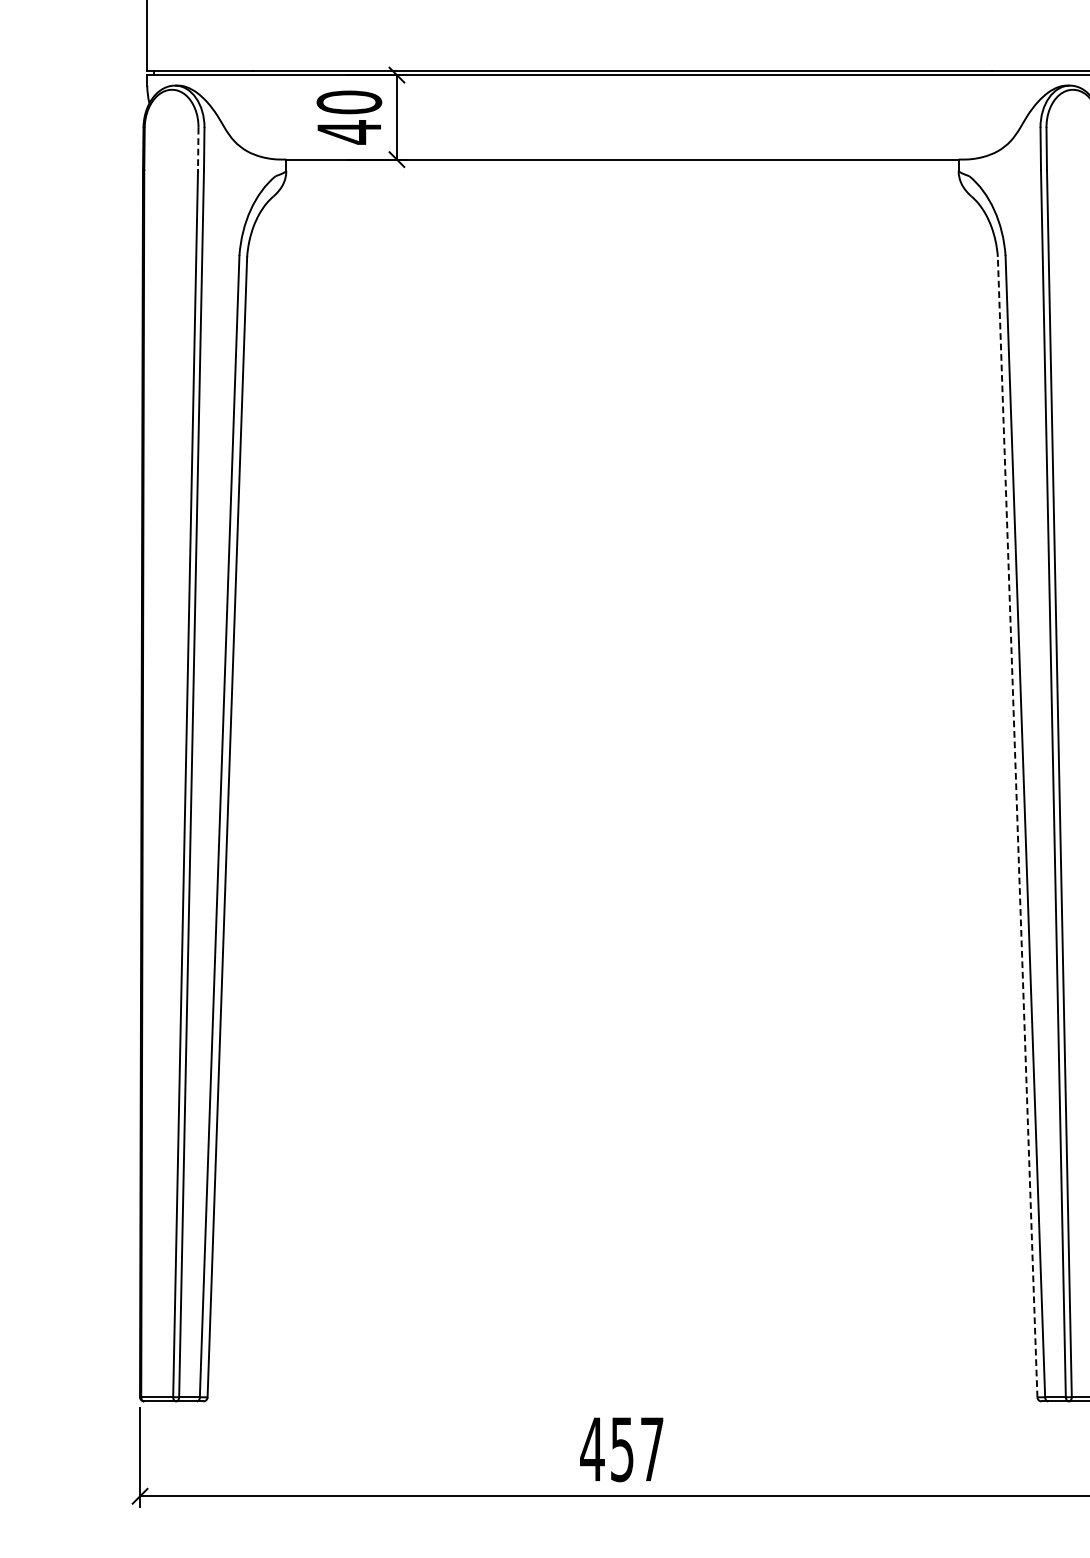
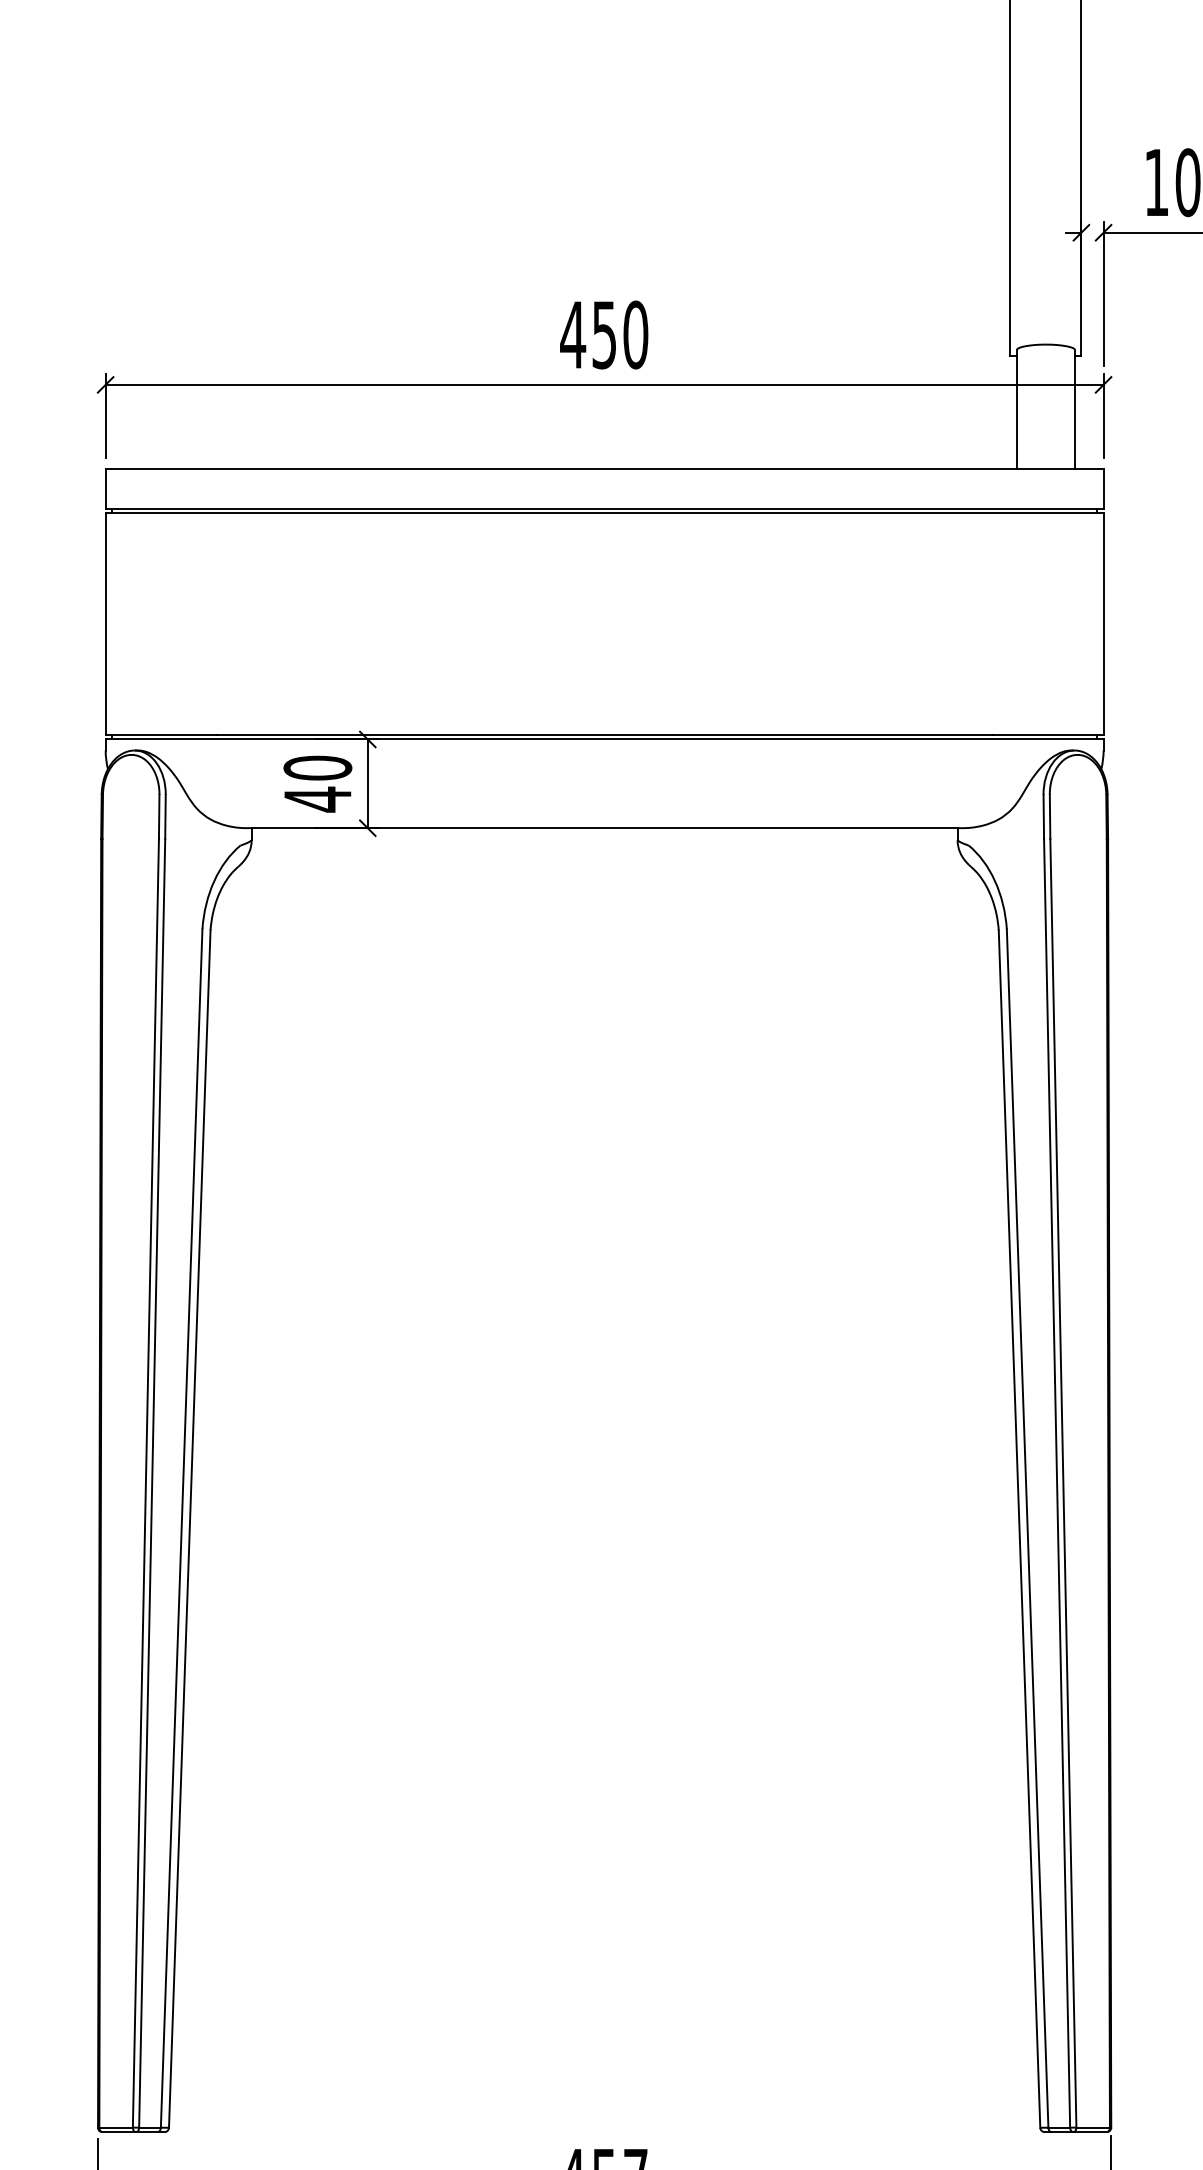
line: (198, 149) -> (159, 817), dashed -> solid
line: (1017, 826) -> (1019, 1528), dashed -> solid

